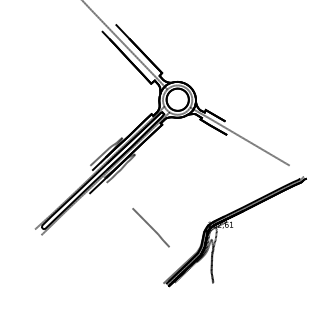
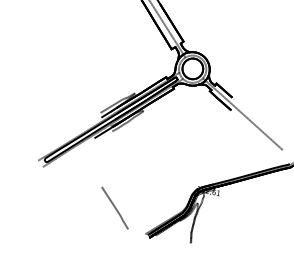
line: (150, 227) -> (114, 207), moved

